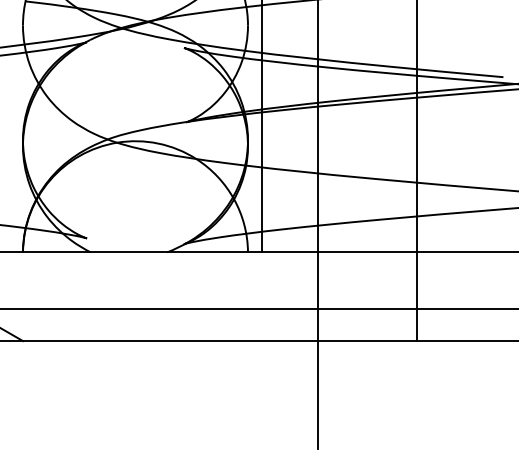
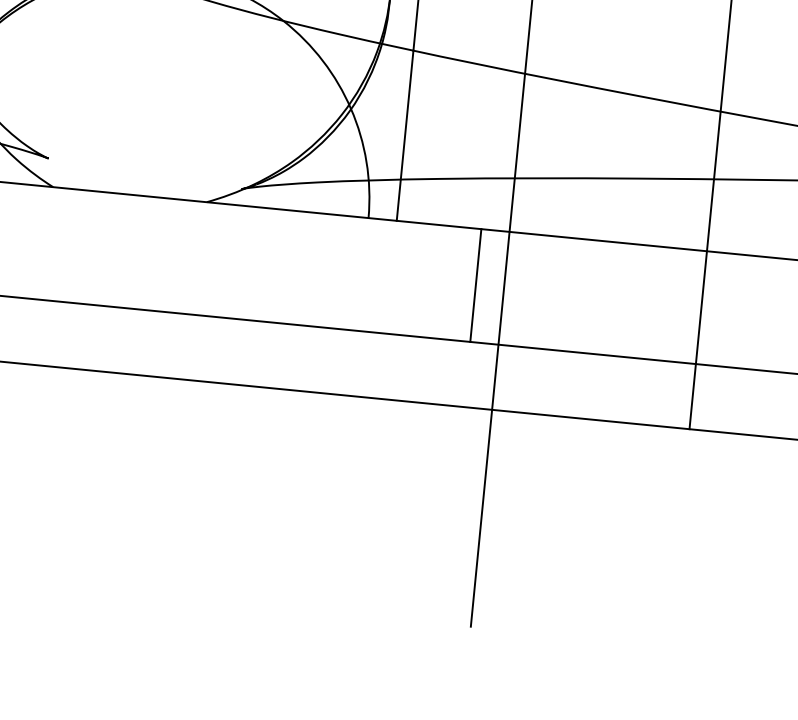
line: (304, 280) -> (476, 285), added

